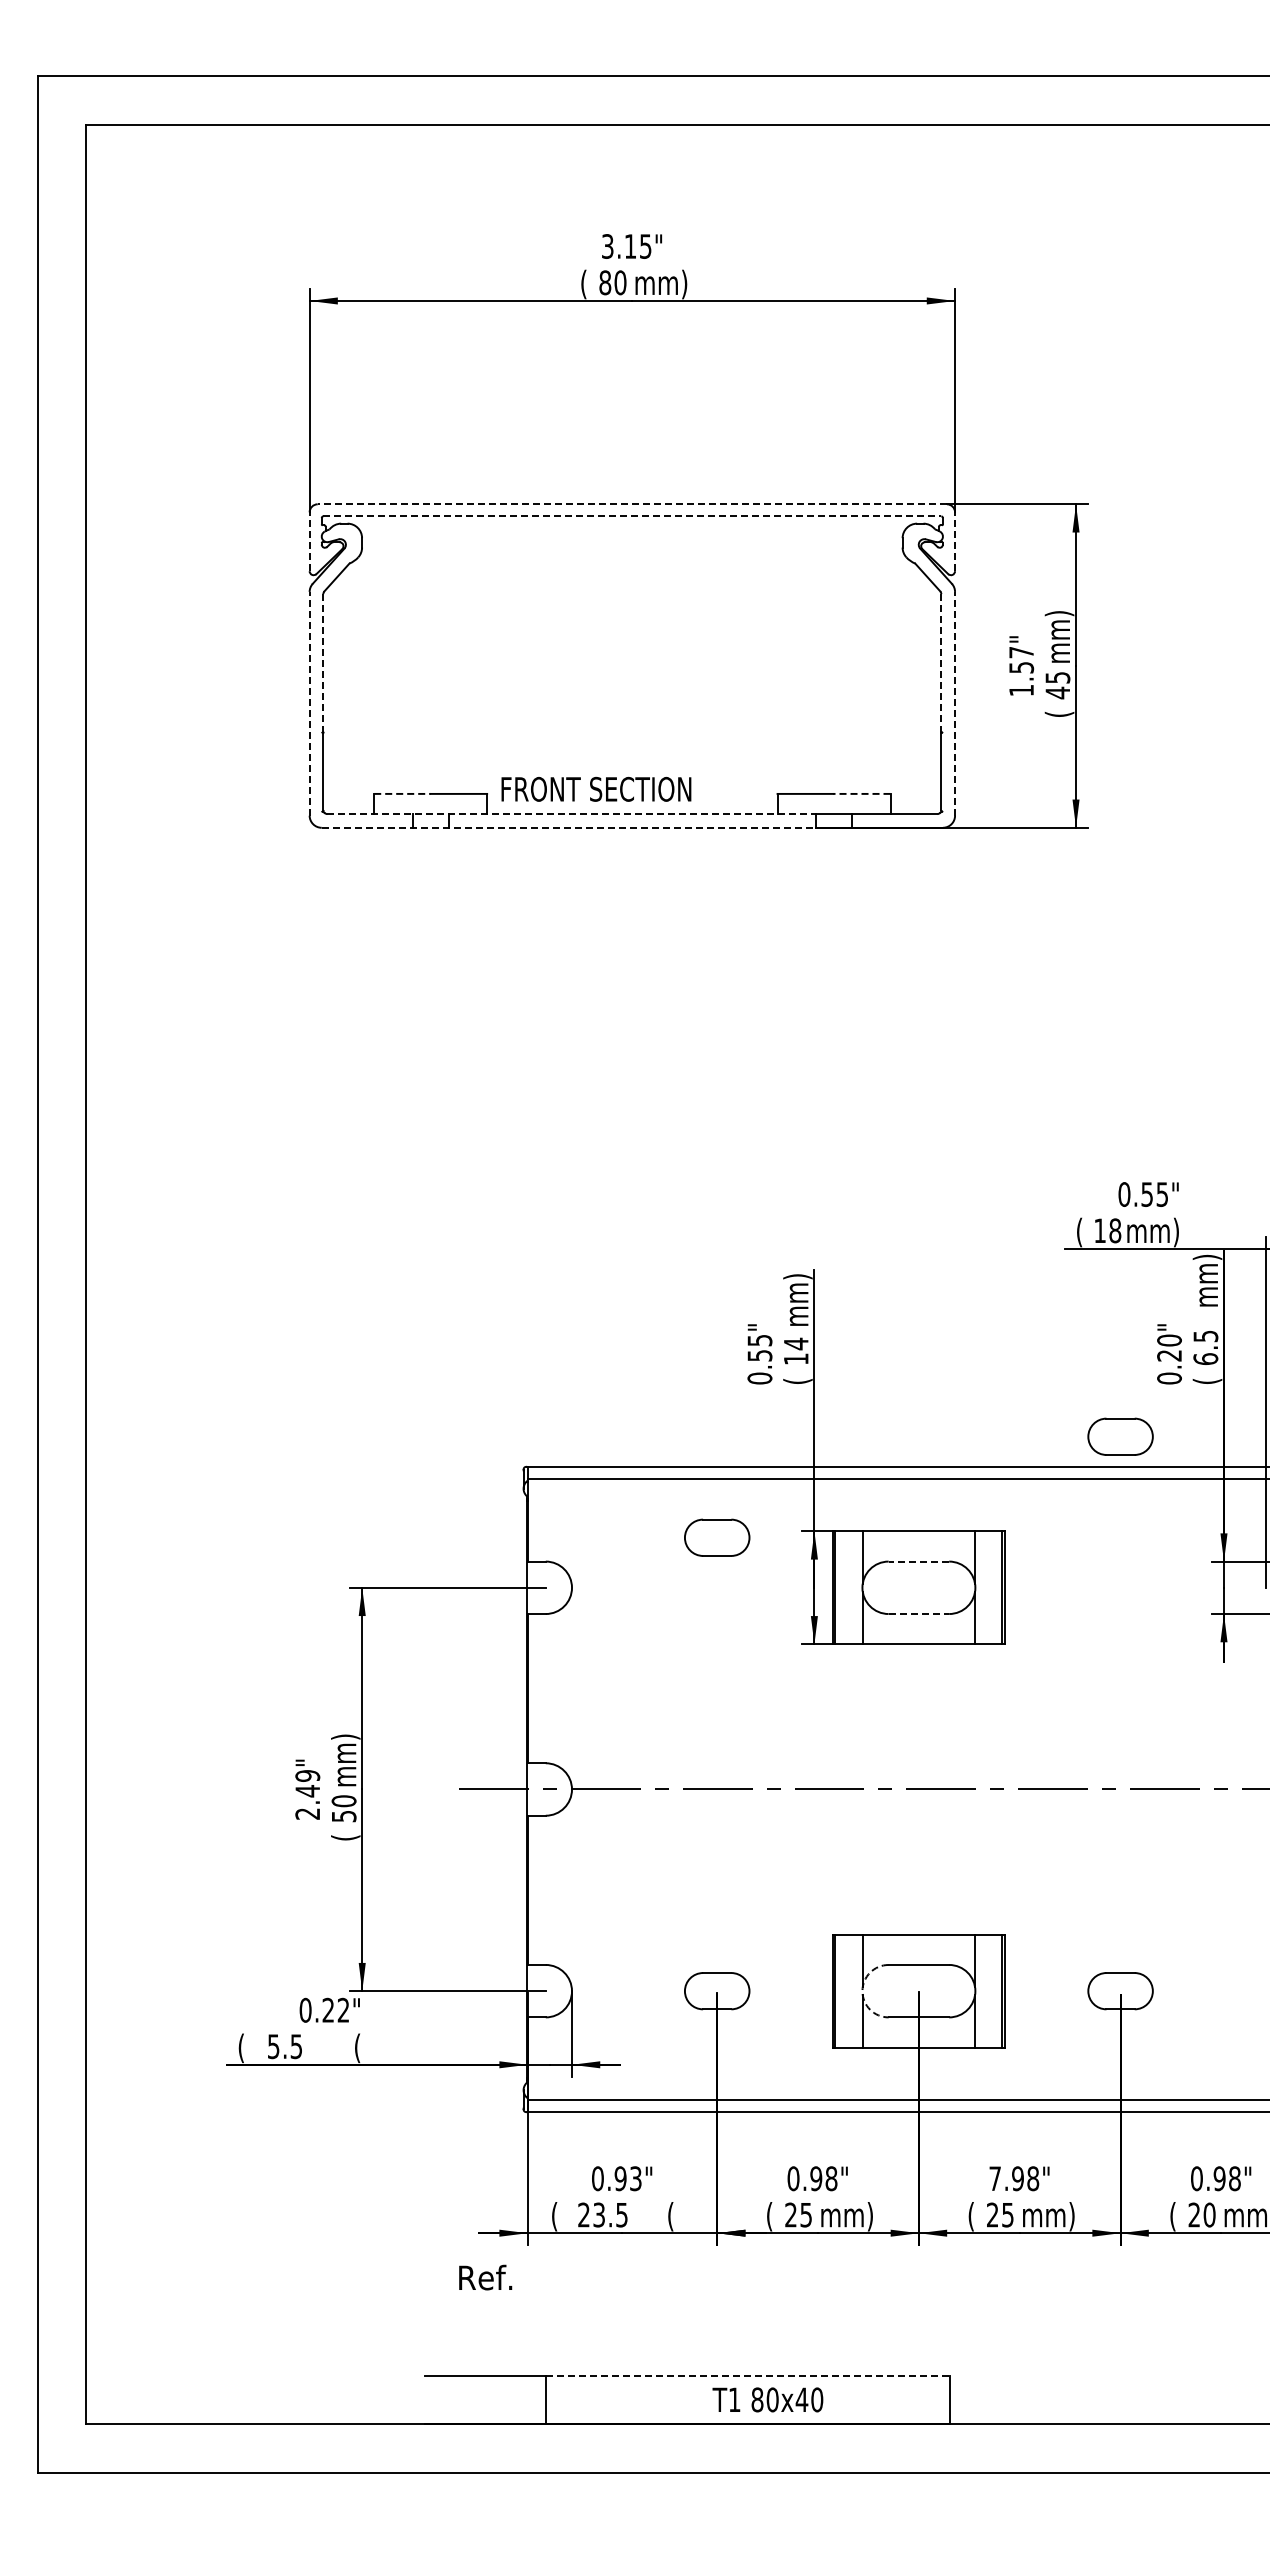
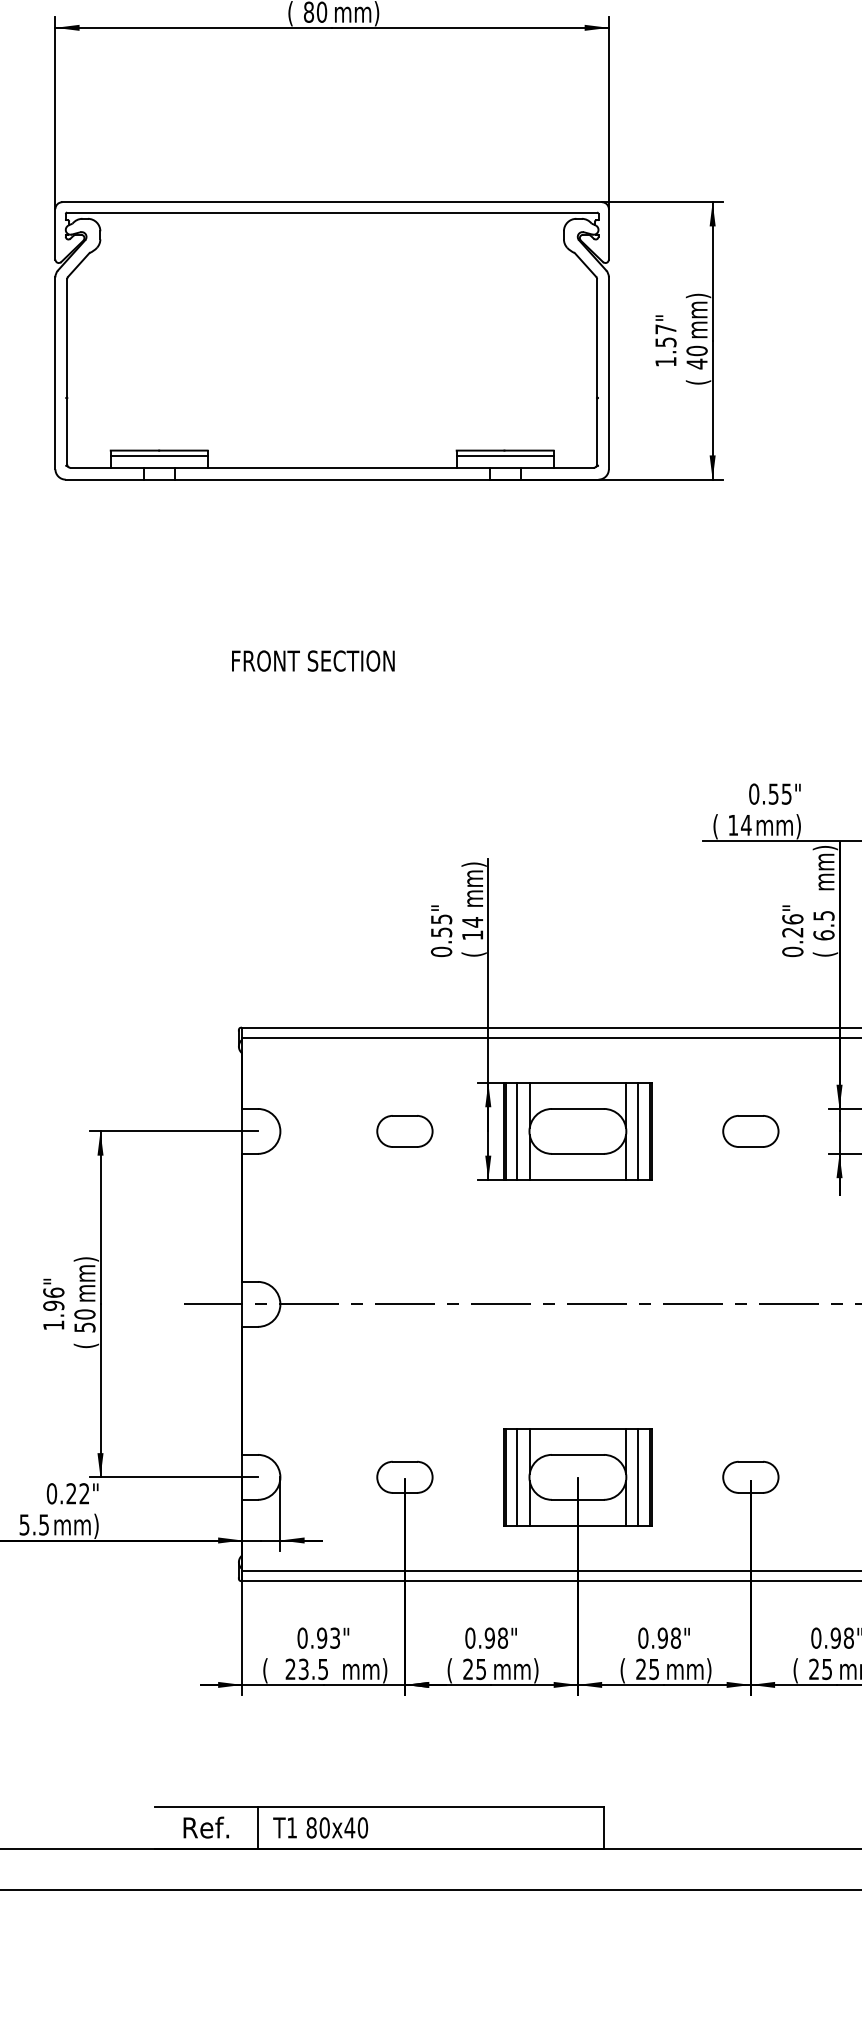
line: (632, 504) -> (332, 202), dashed -> solid
line: (632, 516) -> (332, 212), dashed -> solid
line: (309, 541) -> (55, 234), dashed -> solid
line: (955, 541) -> (609, 234), dashed -> solid
line: (323, 663) -> (67, 338), dashed -> solid
line: (941, 663) -> (597, 338), dashed -> solid
text: (1057, 677) -> (696, 350), 45 -> 40
line: (309, 703) -> (55, 373), dashed -> solid
line: (955, 703) -> (609, 373), dashed -> solid
text: (596, 788) -> (313, 660), moved
line: (402, 793) -> (135, 450), dashed -> solid
line: (861, 793) -> (528, 450), dashed -> solid
line: (430, 799) -> (159, 455), added
line: (833, 799) -> (504, 455), added
line: (572, 814) -> (280, 468), dashed -> solid
line: (569, 827) -> (278, 479), dashed -> solid
text: (1115, 1230) -> (746, 825), 18 -> 14
text: (1169, 1340) -> (792, 919), 0.20" -> 0.26"
part: (1120, 1436) -> (750, 1131), moved
part: (717, 1537) -> (405, 1131), moved
line: (918, 1561) -> (577, 1108), dashed -> solid
line: (848, 1587) -> (517, 1131), added
line: (989, 1587) -> (638, 1131), added
line: (919, 1614) -> (578, 1154), dashed -> solid
text: (307, 1794) -> (53, 1308), 2.49" -> 1.96"
line: (848, 1990) -> (517, 1476), added
line: (989, 1990) -> (638, 1476), added
arc: (862, 1991) -> (529, 1477), dashed -> solid
text: (334, 2048) -> (76, 1526), ( -> mm)
text: (995, 2178) -> (643, 1638), 7.98" -> 0.98"
text: (1209, 2214) -> (827, 1668), 20 -> 25
text: (670, 2216) -> (364, 1670), ( -> mm)
text: (485, 2277) -> (206, 1827), moved
line: (748, 2375) -> (431, 1806), dashed -> solid
text: (767, 2399) -> (320, 1827), moved

